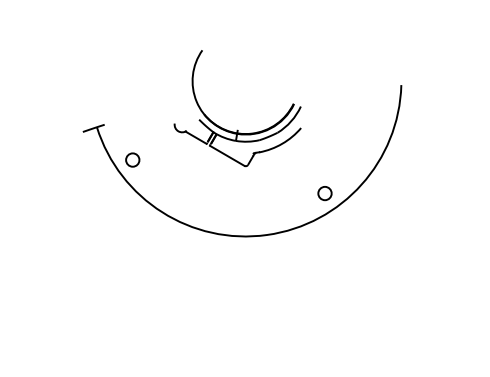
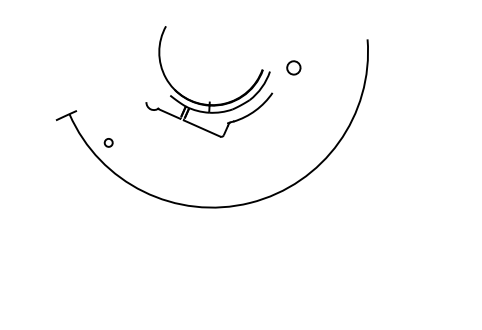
circle: (132, 159) -> (108, 142), size x0.6
circle: (324, 193) -> (293, 67), moved

